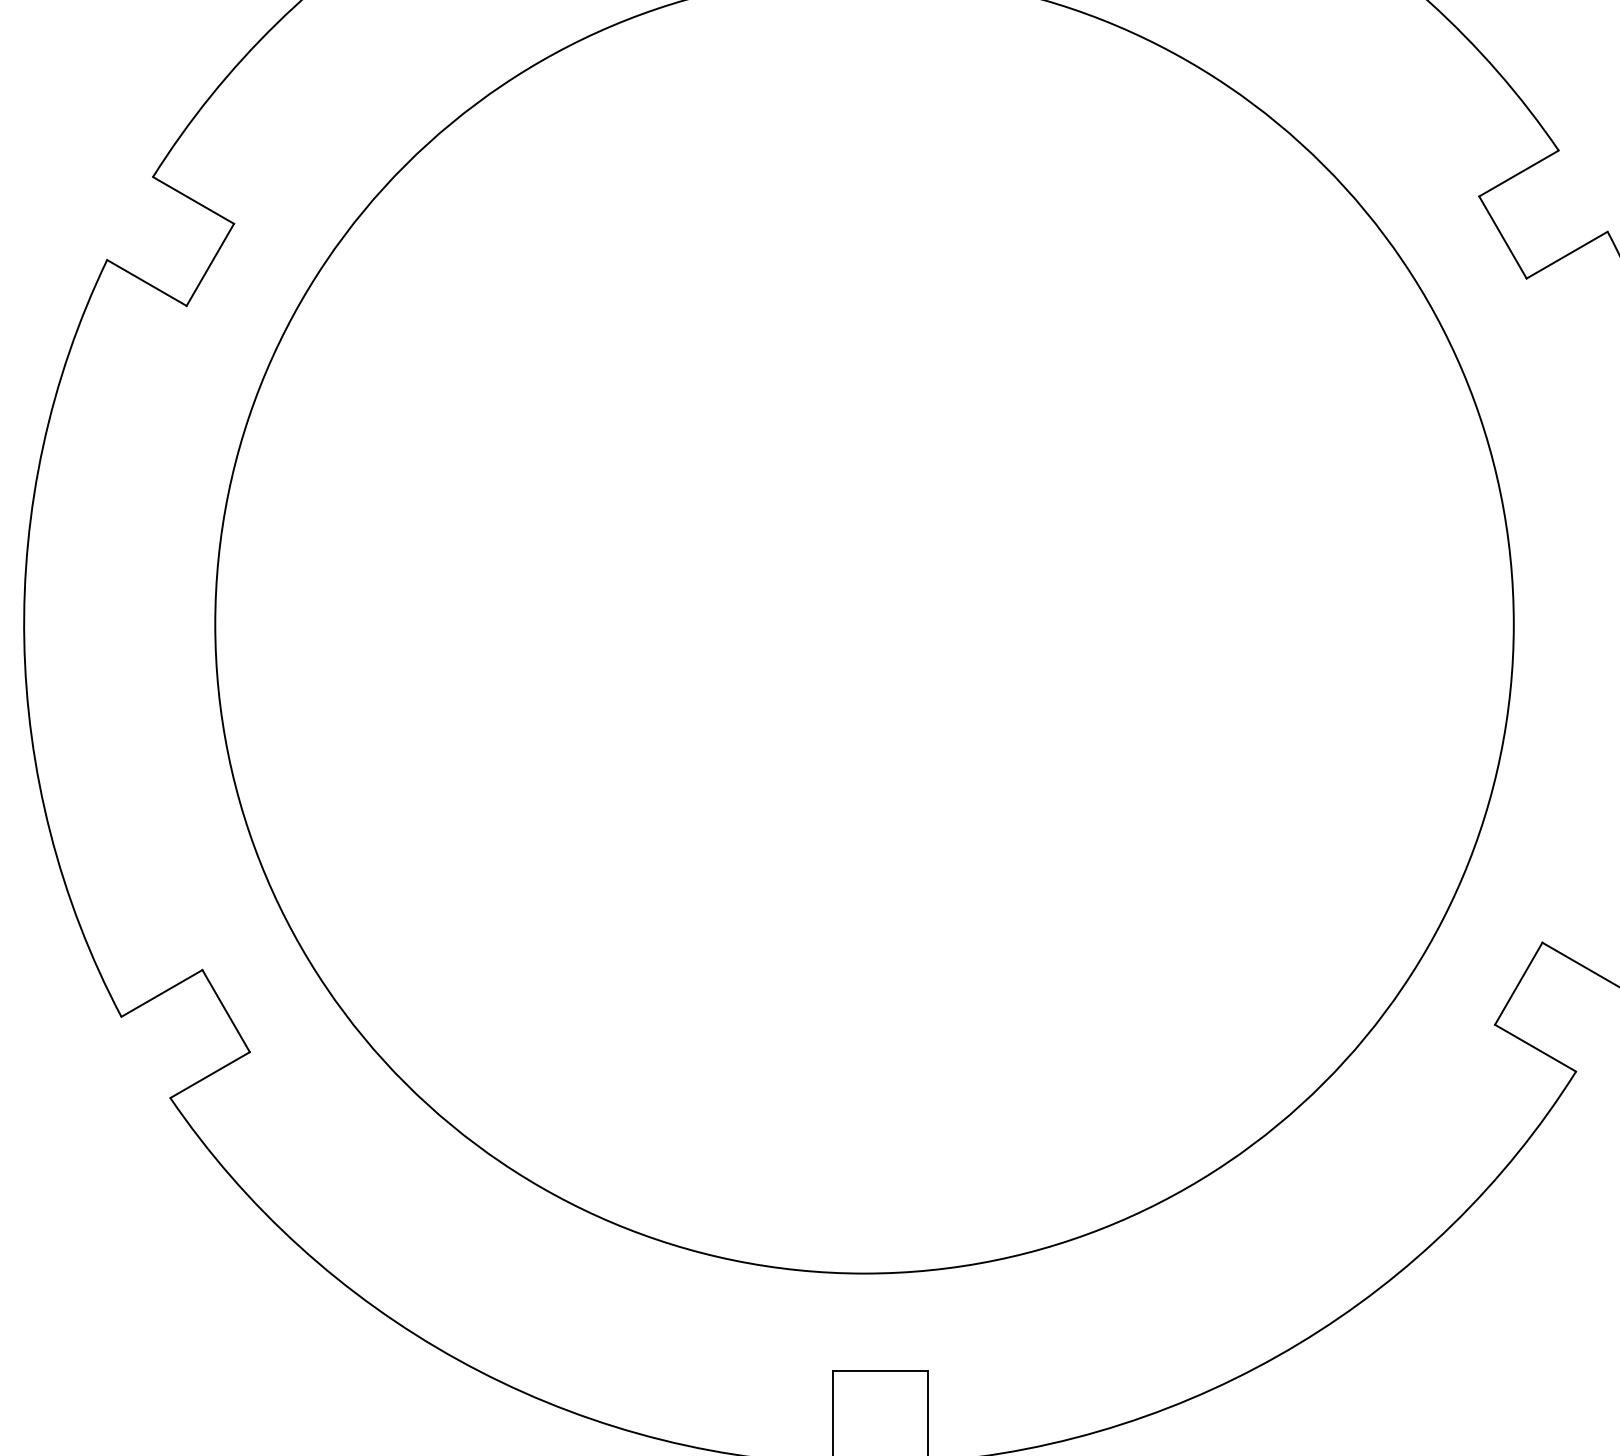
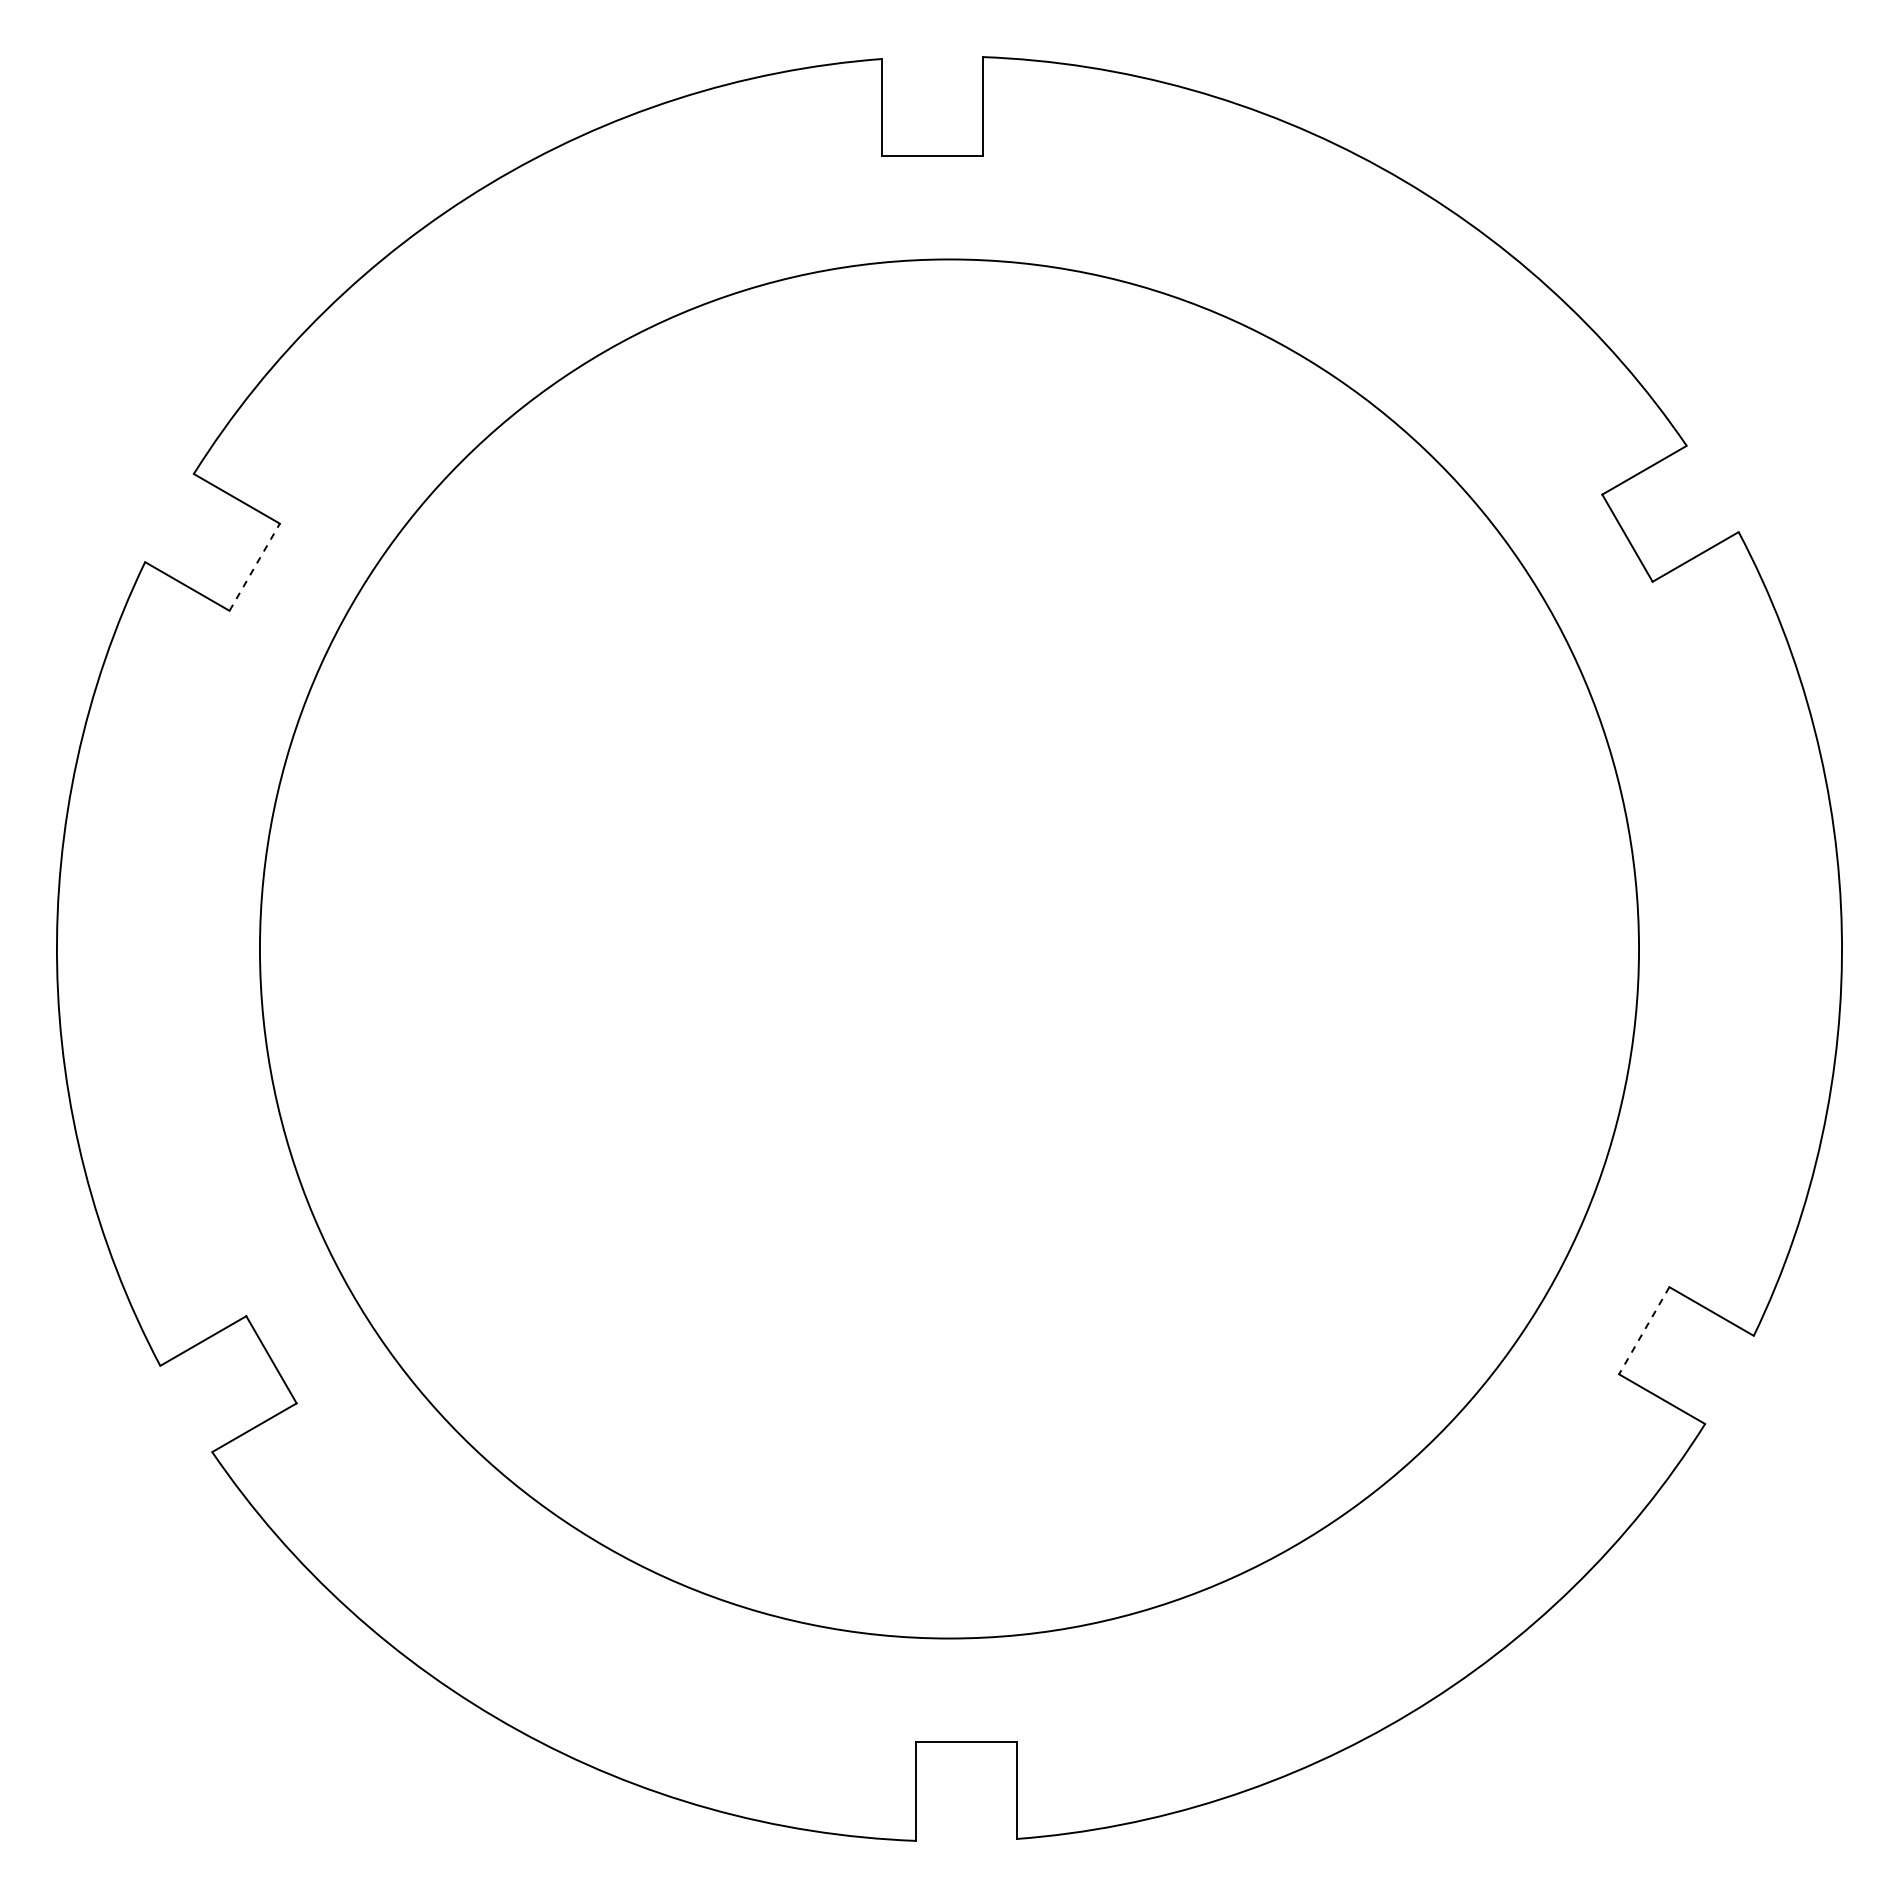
line: (210, 264) -> (254, 566), solid -> dashed
line: (1518, 984) -> (1644, 1331), solid -> dashed

